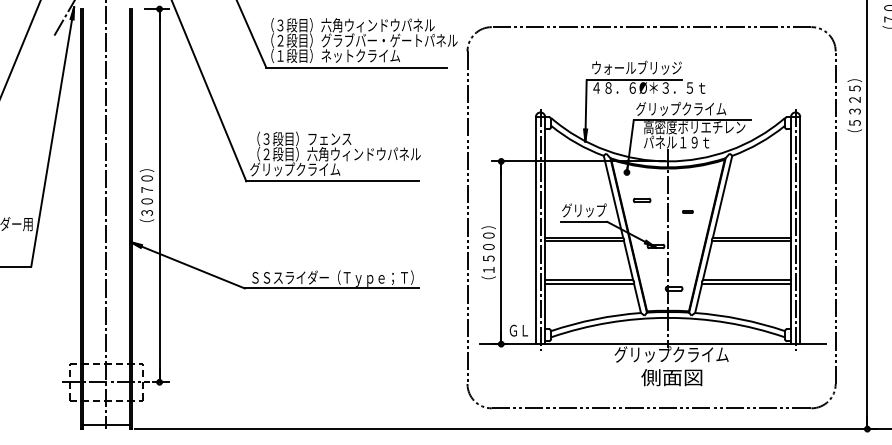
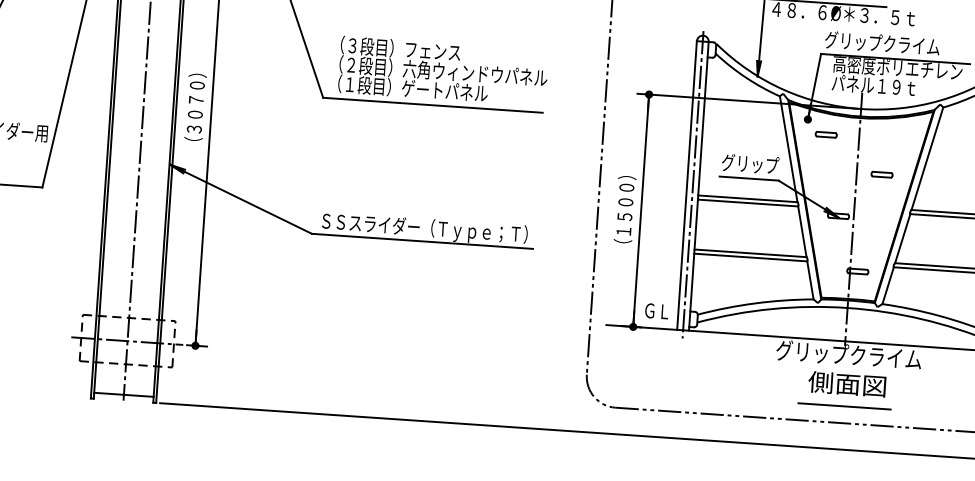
text: (312, 169) -> (408, 88), グリップクライム -> （１段目）ゲートパネル
part: (641, 200) -> (825, 134), moved
part: (687, 211) -> (881, 174), size x1.67
line: (670, 395) -> (843, 406), added

